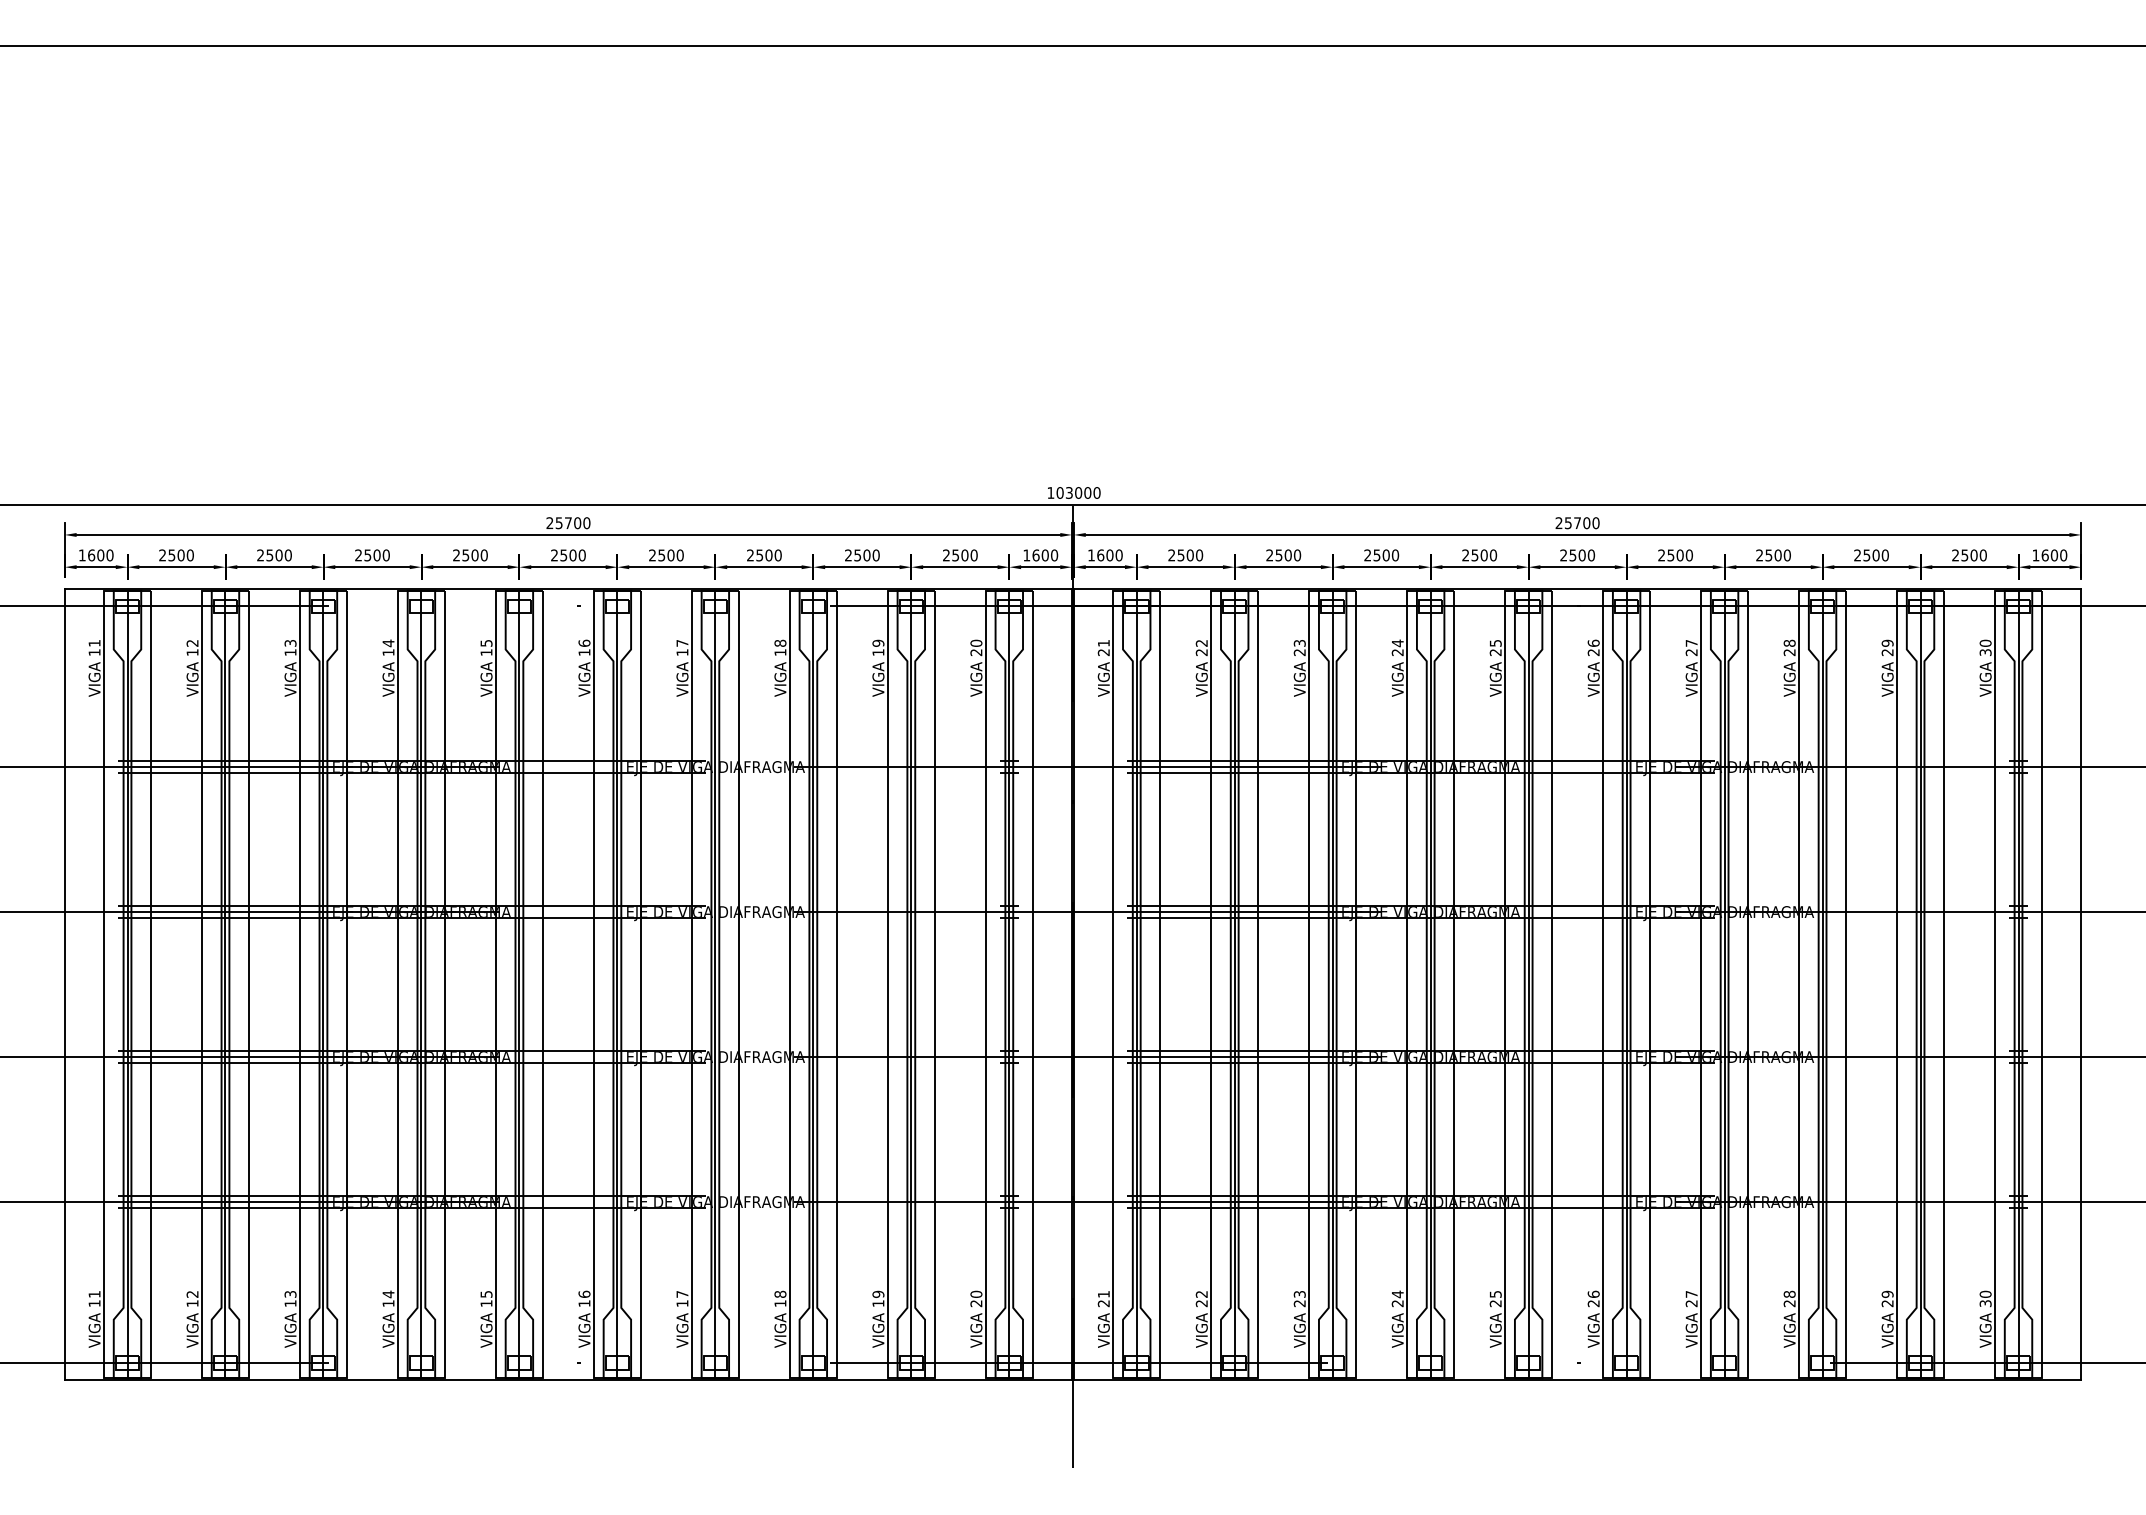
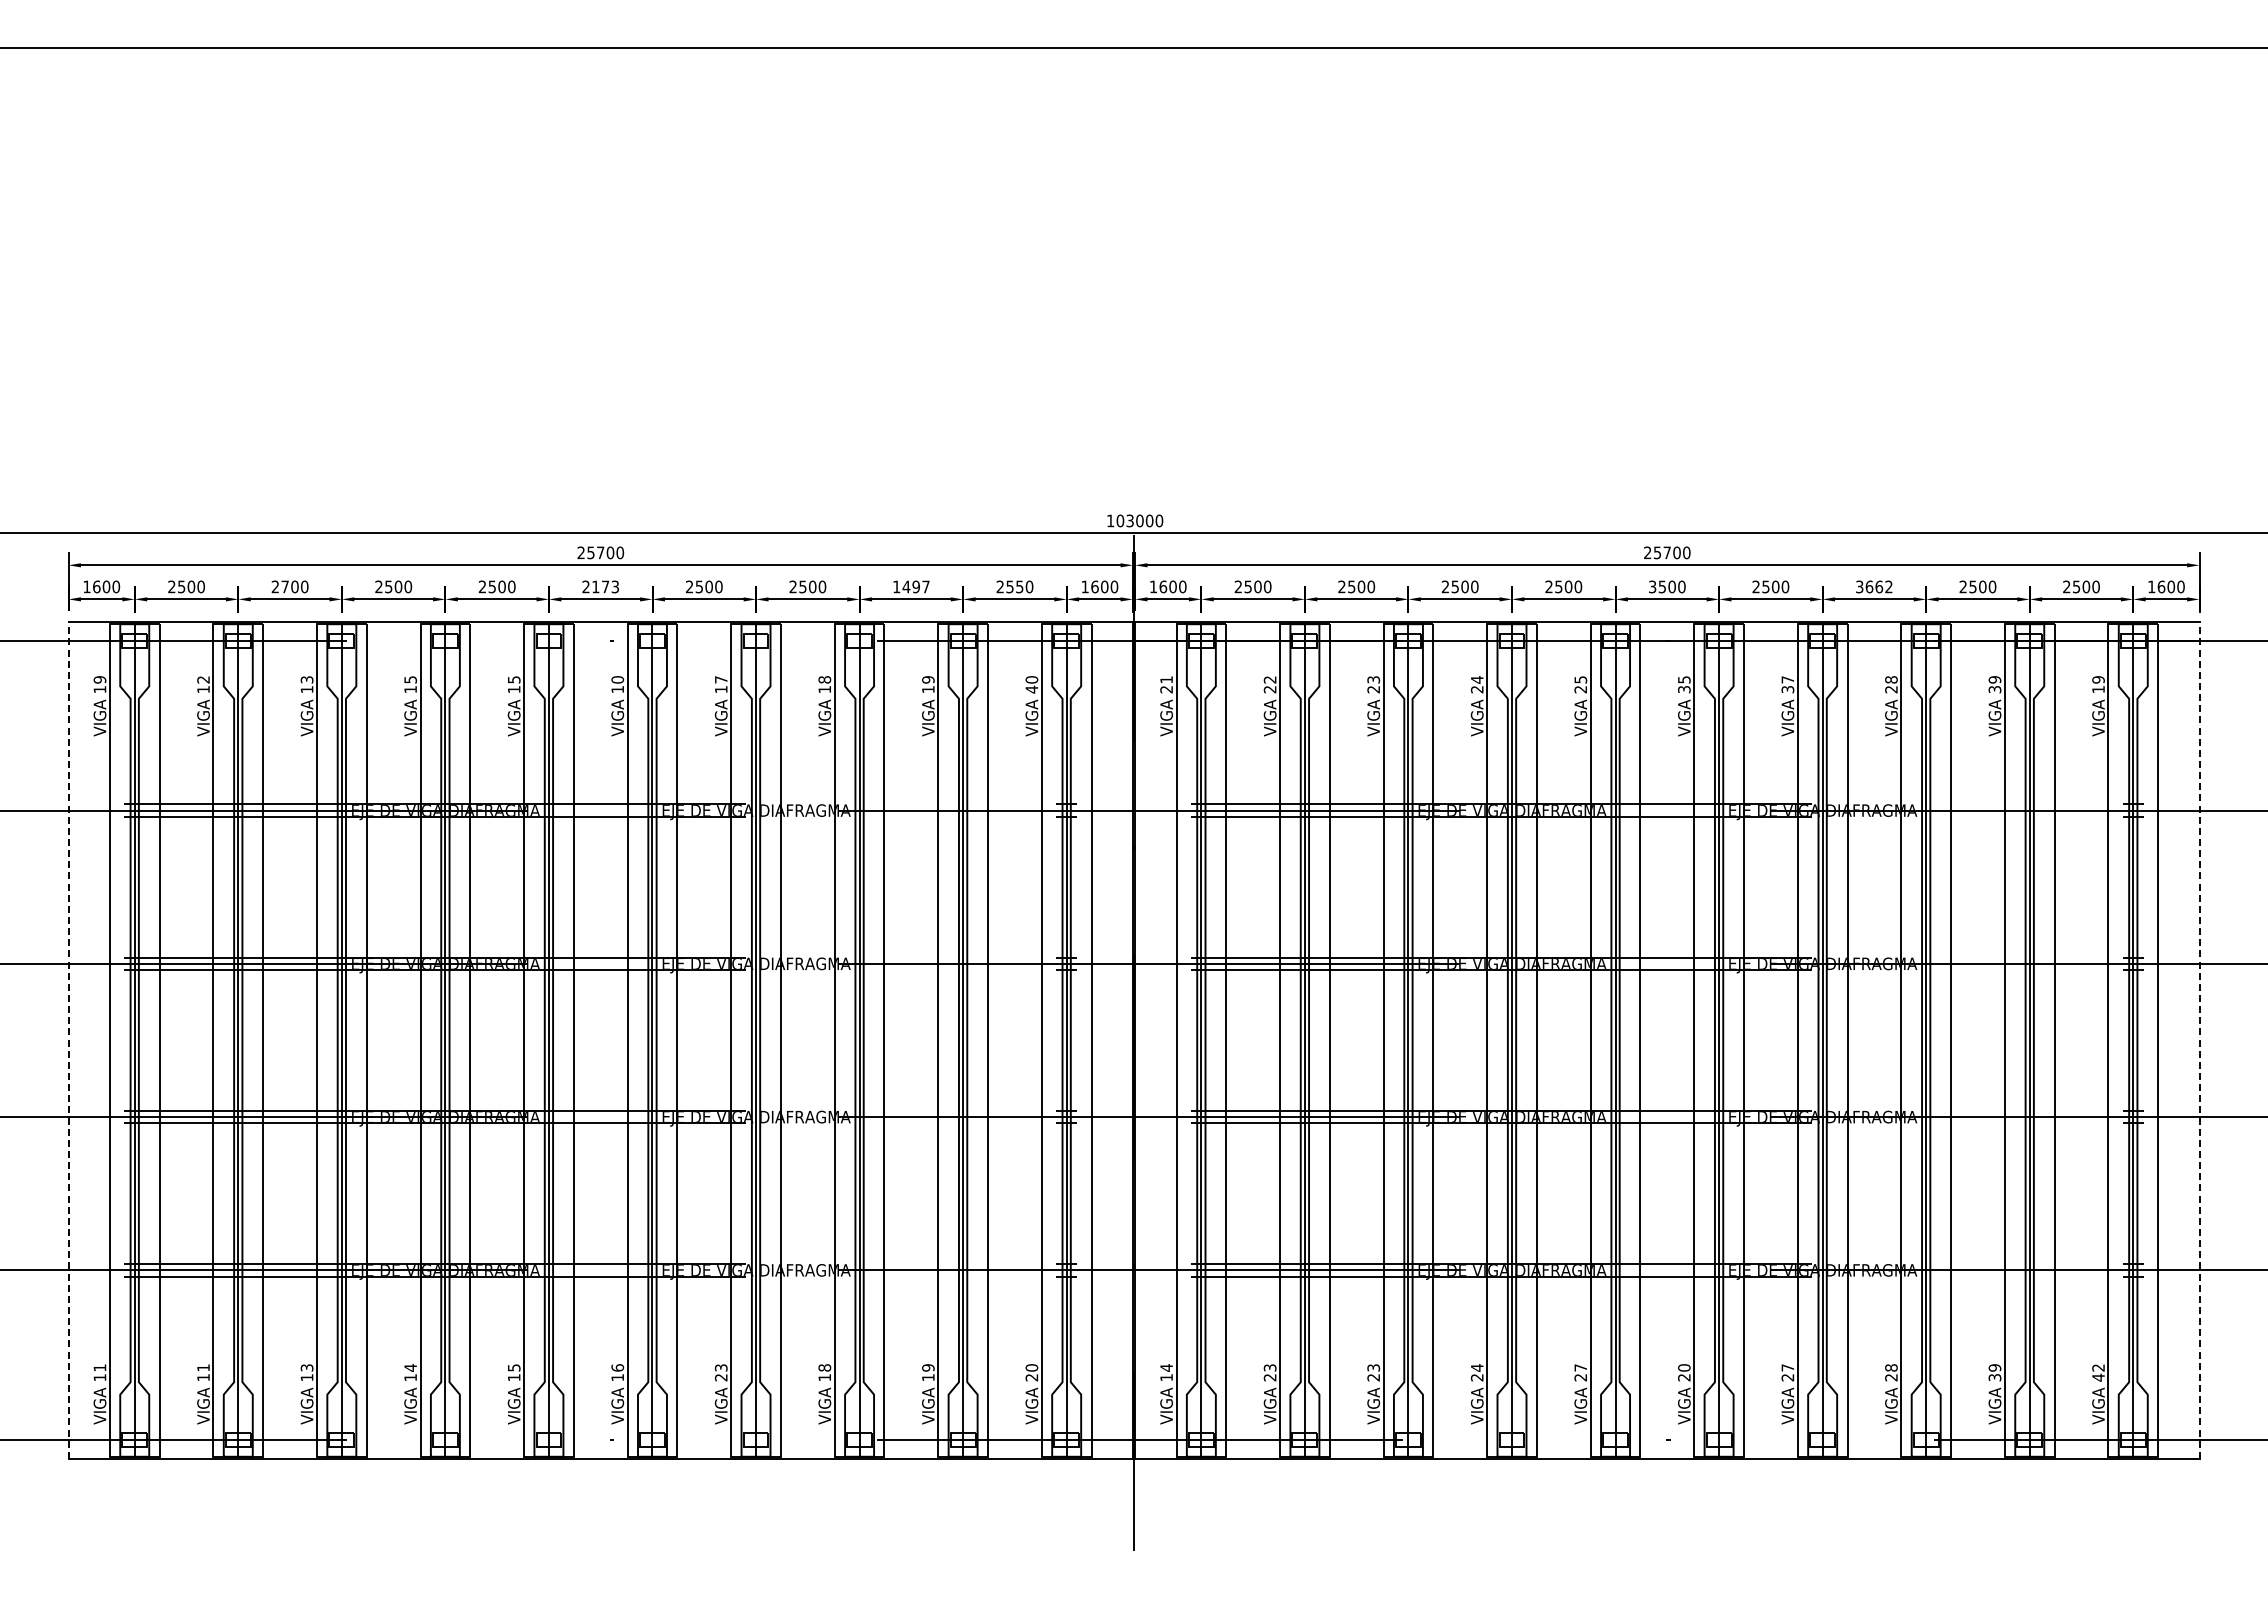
text: (269, 555) -> (284, 586), 2500 -> 2700
text: (572, 555) -> (605, 586), 2500 -> 2173
text: (862, 555) -> (911, 586), 2500 -> 1497
text: (964, 555) -> (1019, 586), 2500 -> 2550
text: (1563, 555) -> (1652, 587), 2500 -> 3500
text: (1773, 555) -> (1874, 586), 2500 -> 3662
text: (94, 643) -> (99, 679), 11 -> 19
text: (388, 643) -> (410, 679), 14 -> 15
text: (584, 643) -> (617, 679), 16 -> 10
text: (1593, 647) -> (1684, 684), 26 -> 35
text: (1985, 647) -> (2098, 684), 30 -> 19
text: (976, 652) -> (1031, 689), 20 -> 40
text: (1692, 652) -> (1788, 689), 27 -> 37
text: (1888, 652) -> (1995, 689), 29 -> 39
line: (64, 984) -> (68, 1040), solid -> dashed
line: (2081, 984) -> (2199, 1040), solid -> dashed
text: (192, 1293) -> (203, 1367), 12 -> 11
text: (1202, 1293) -> (1270, 1367), 22 -> 23
text: (1495, 1293) -> (1580, 1367), 25 -> 27
text: (1593, 1293) -> (1684, 1367), 26 -> 20
text: (681, 1298) -> (720, 1372), 17 -> 23
text: (1103, 1298) -> (1166, 1372), 21 -> 14
text: (1985, 1298) -> (2098, 1372), 30 -> 42
text: (1888, 1303) -> (1995, 1377), 29 -> 39

